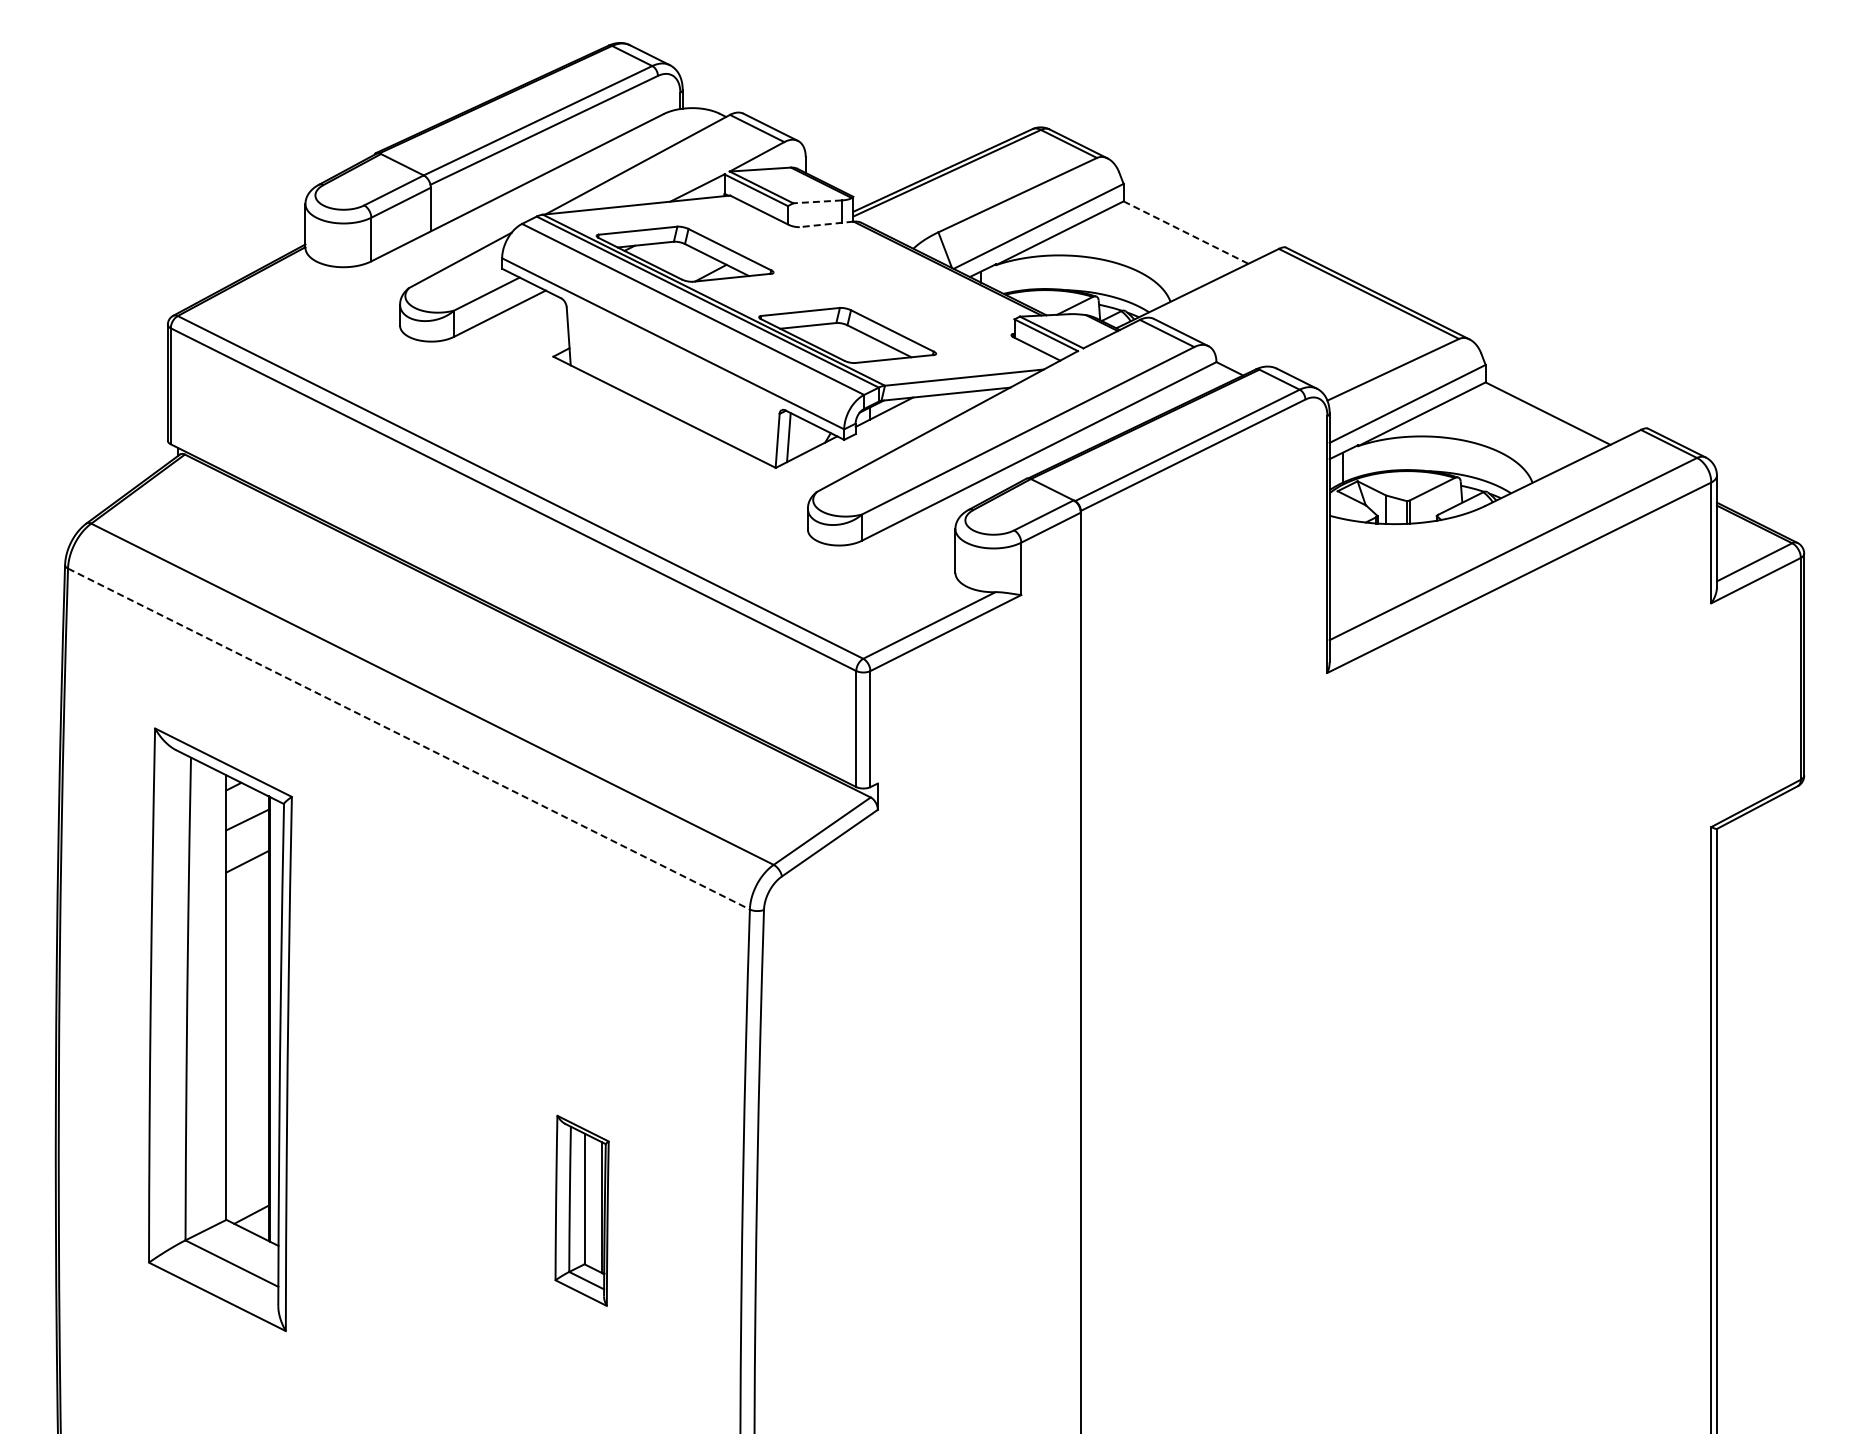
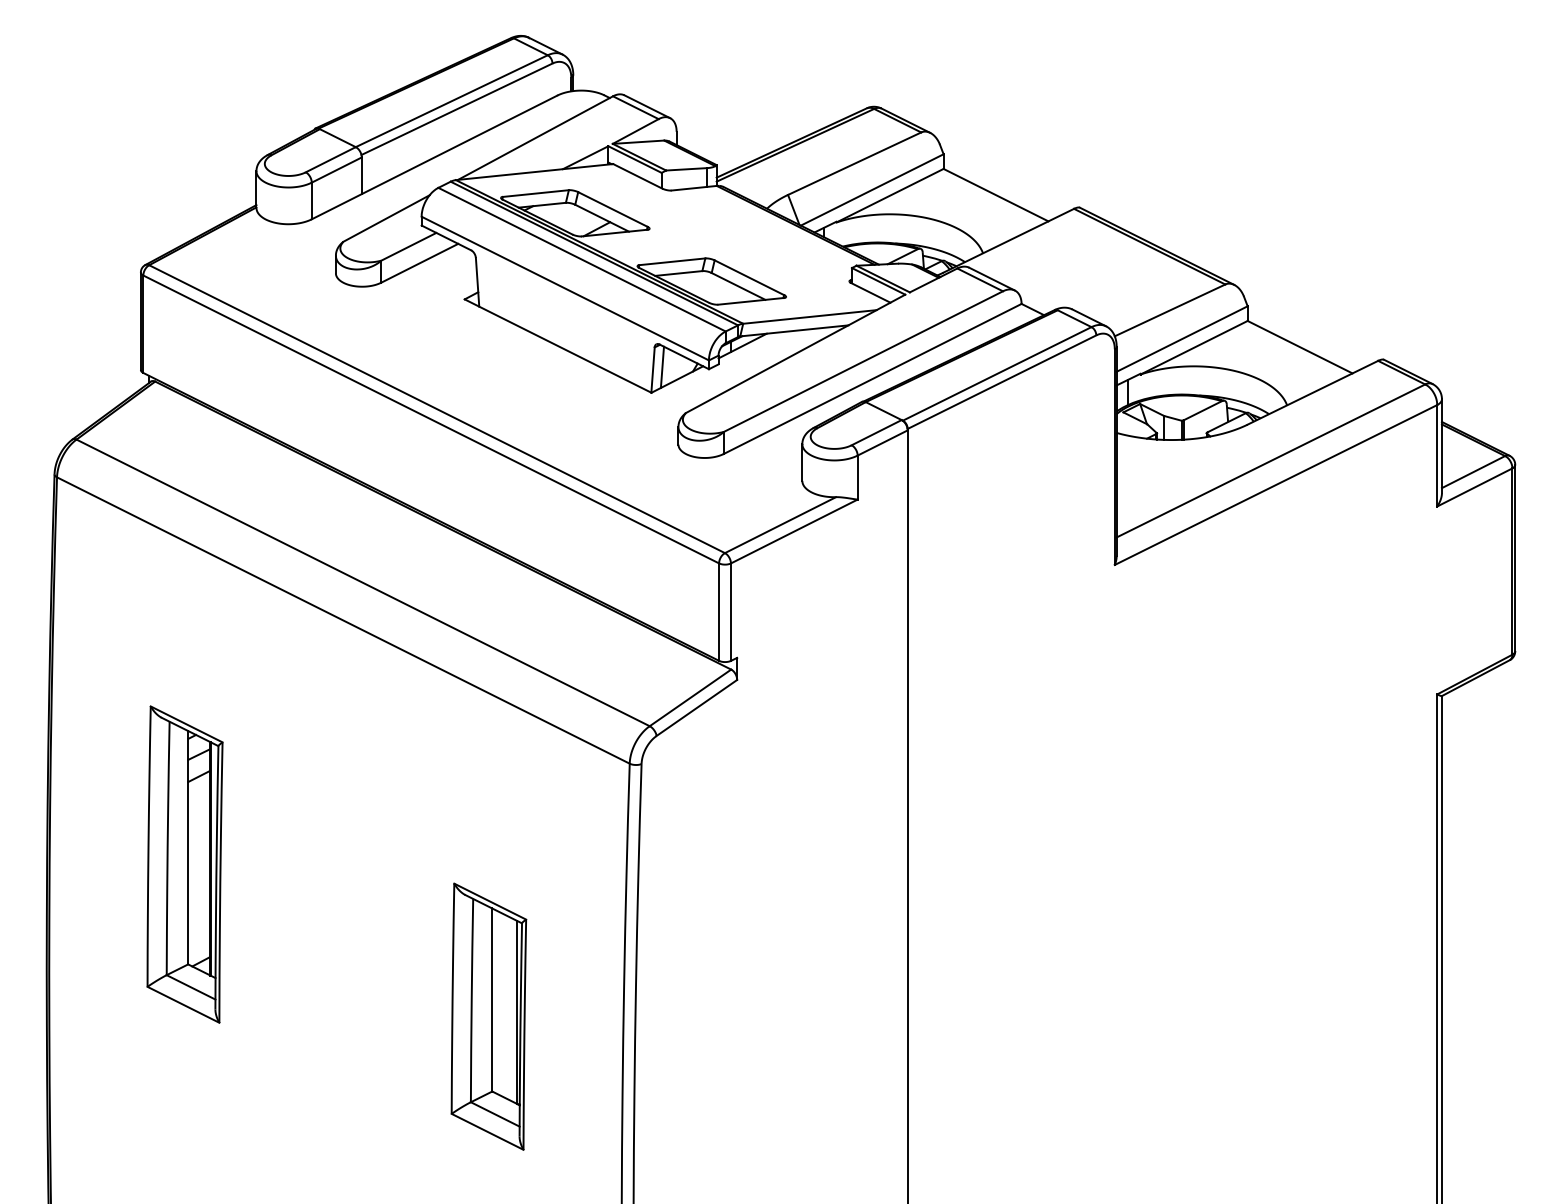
line: (817, 201) -> (686, 169), dashed -> solid
line: (826, 224) -> (694, 188), dashed -> solid
line: (1186, 232) -> (996, 195), dashed -> solid
line: (409, 739) -> (343, 620), dashed -> solid
part: (220, 1029) -> (185, 864), size x0.62
part: (581, 1210) -> (488, 1016), size x1.67

